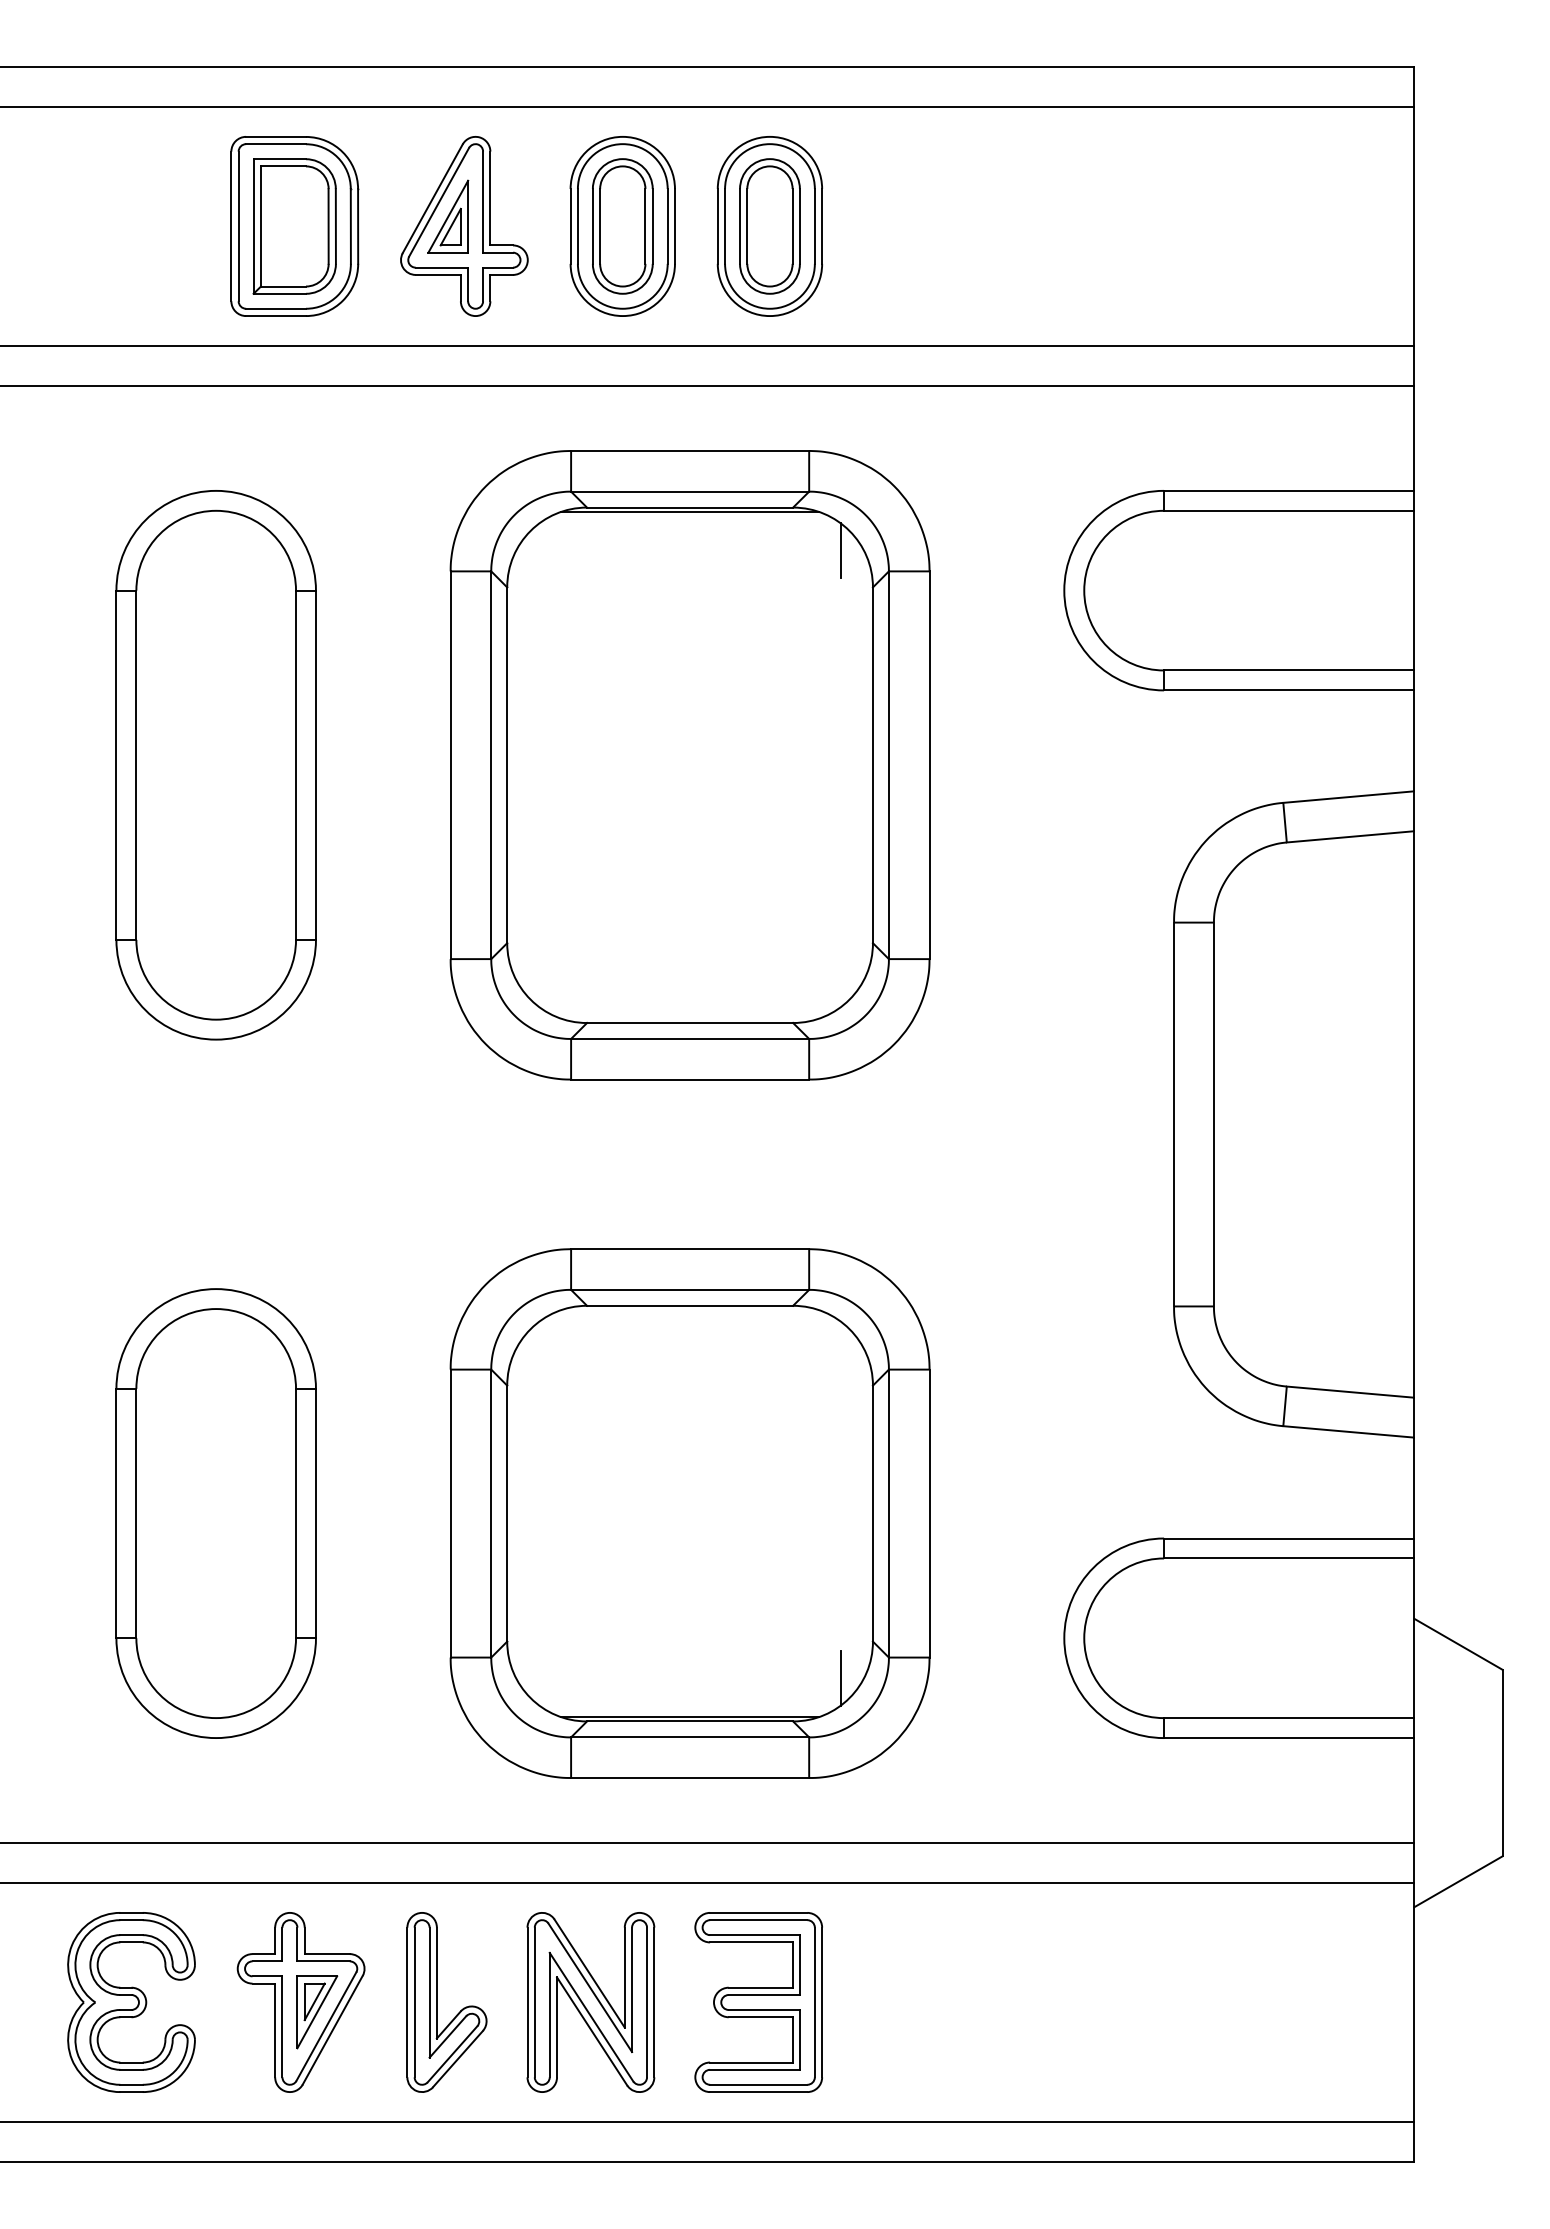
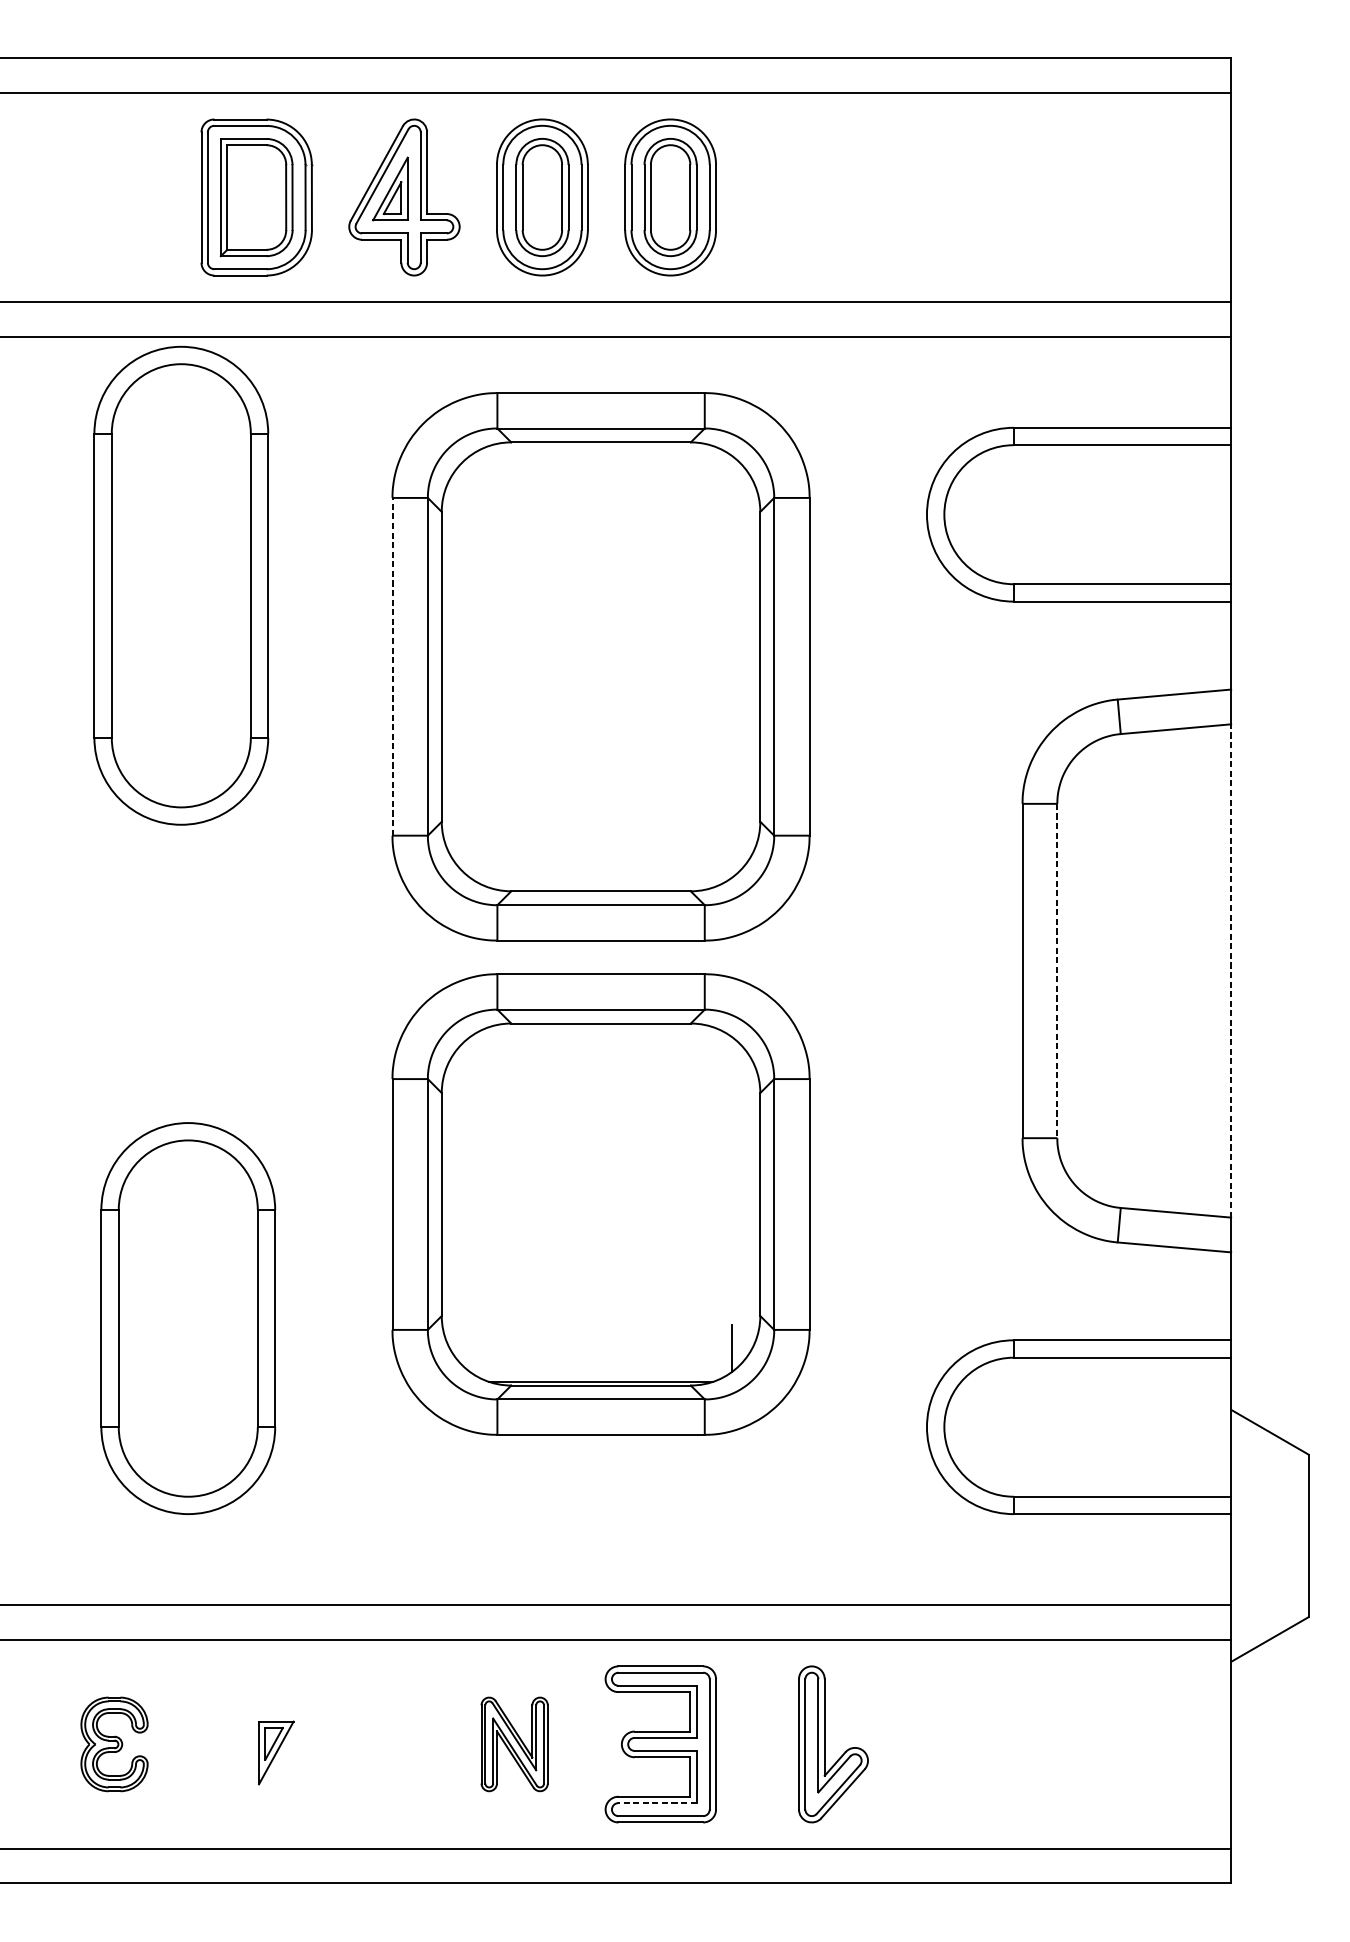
line: (689, 511) -> (600, 445), removed
line: (840, 550) -> (732, 479), removed
part: (215, 765) -> (180, 586), moved
line: (450, 765) -> (392, 667), solid -> dashed
line: (1413, 1113) -> (1231, 970), solid -> dashed
line: (1213, 1114) -> (1056, 971), solid -> dashed
part: (689, 1513) -> (600, 1204), moved
part: (131, 2002) -> (114, 1744), size x0.6
part: (300, 2002) -> (261, 1744), removed
part: (437, 2002) -> (825, 1744), moved
part: (590, 2002) -> (514, 1744), size x0.6
line: (755, 2069) -> (658, 1802), solid -> dashed

